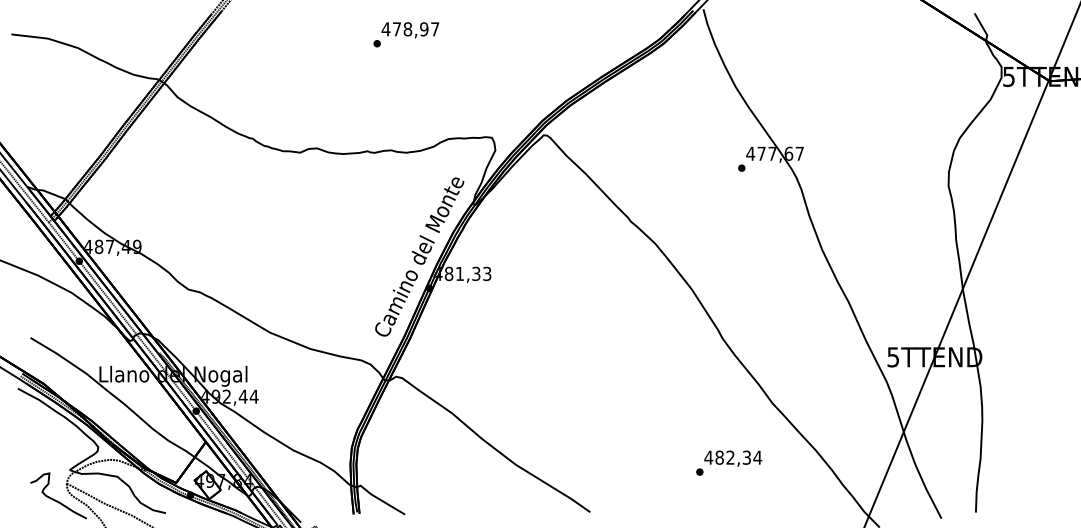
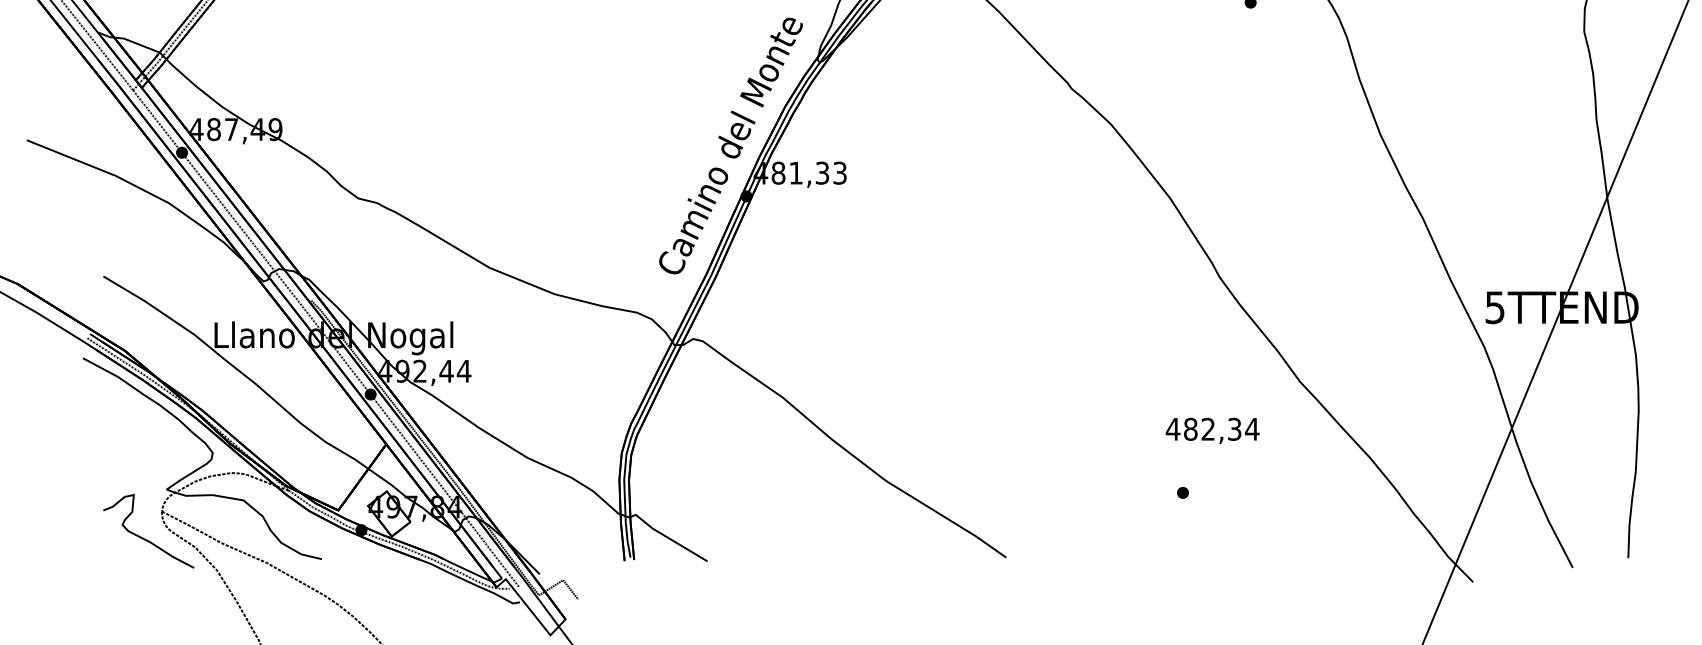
text: (733, 458) -> (1213, 430), moved

